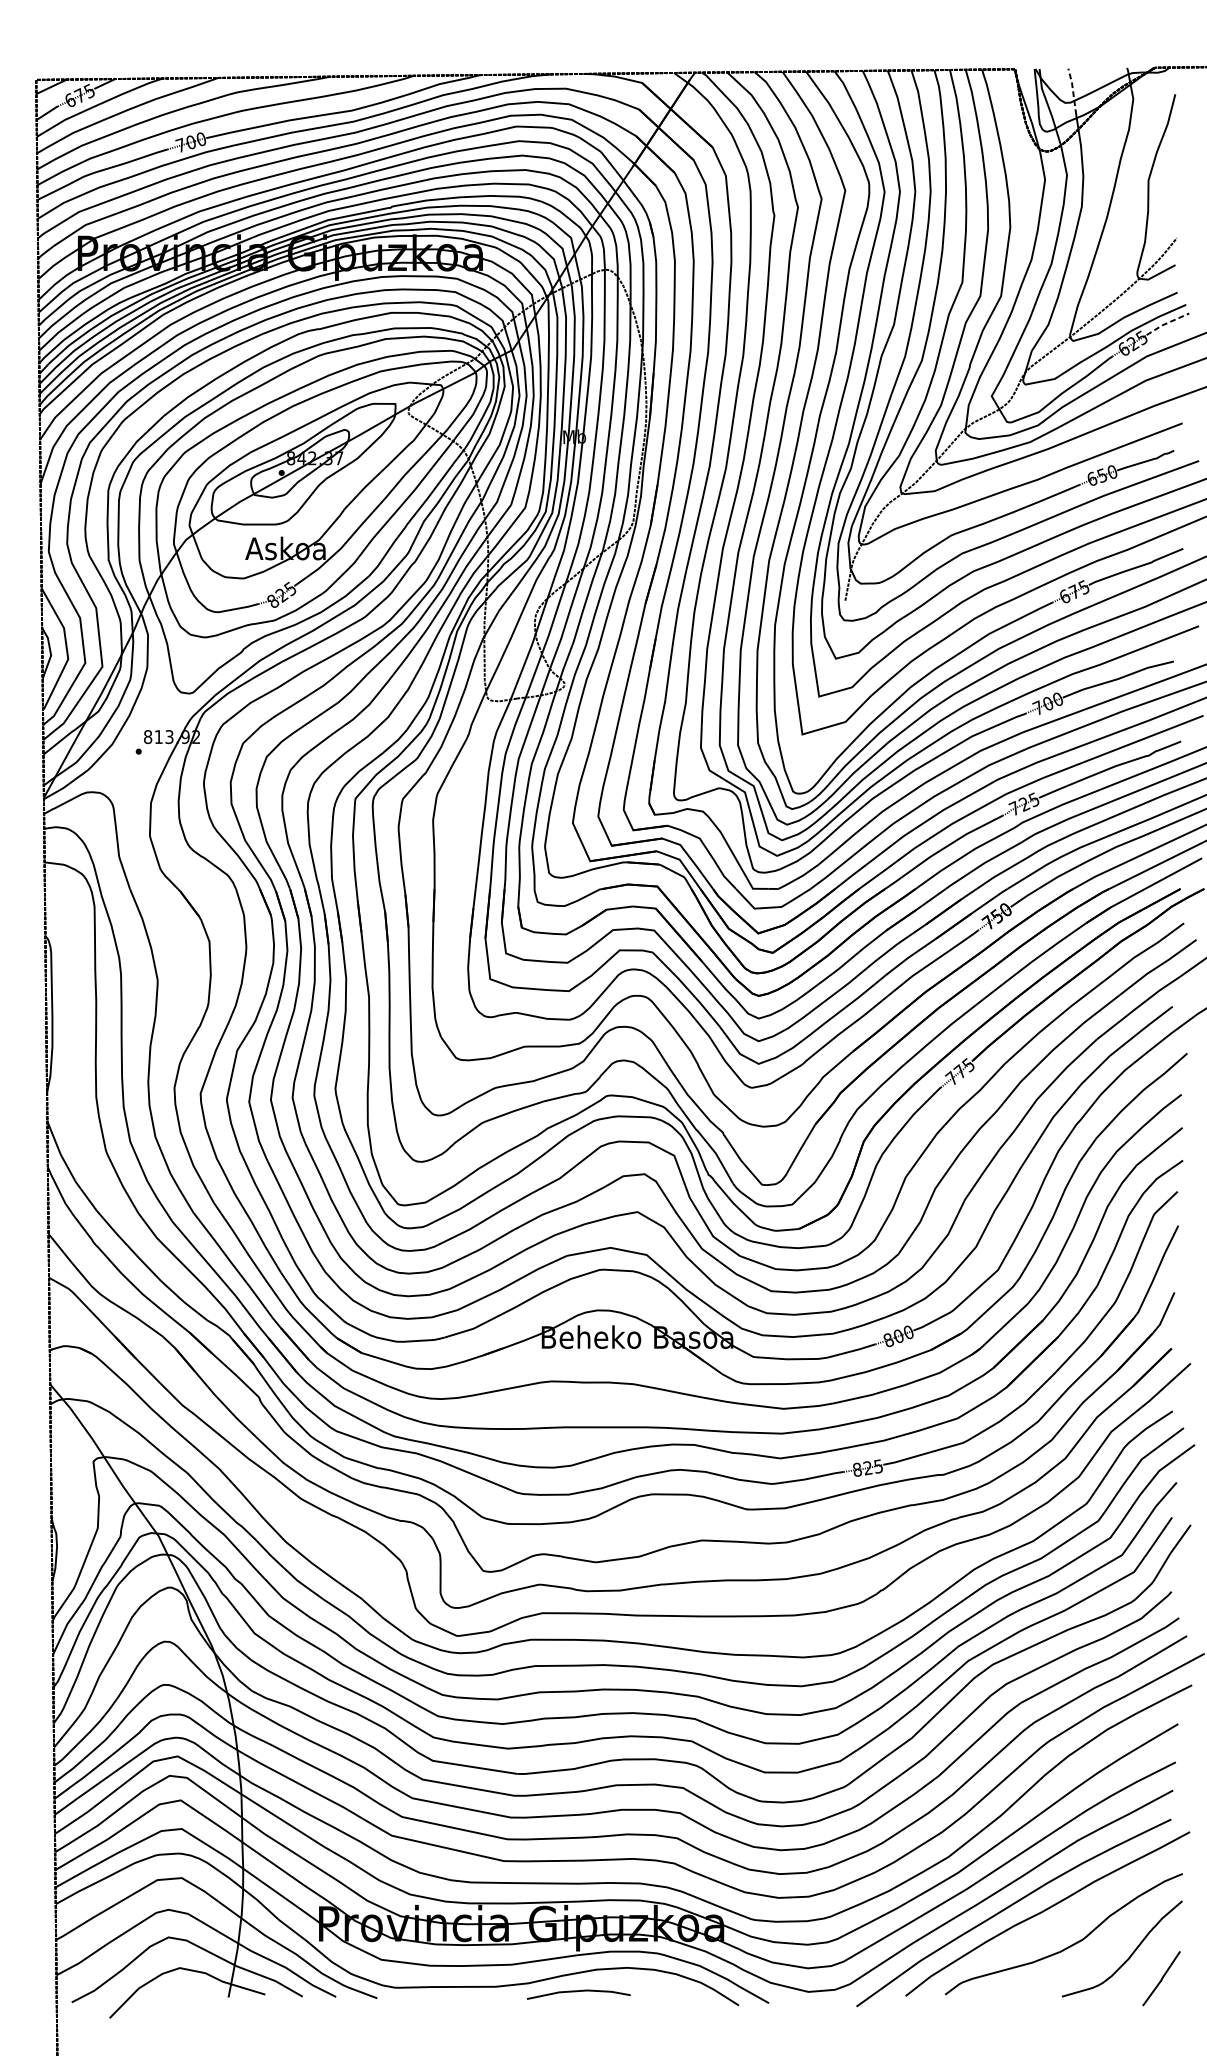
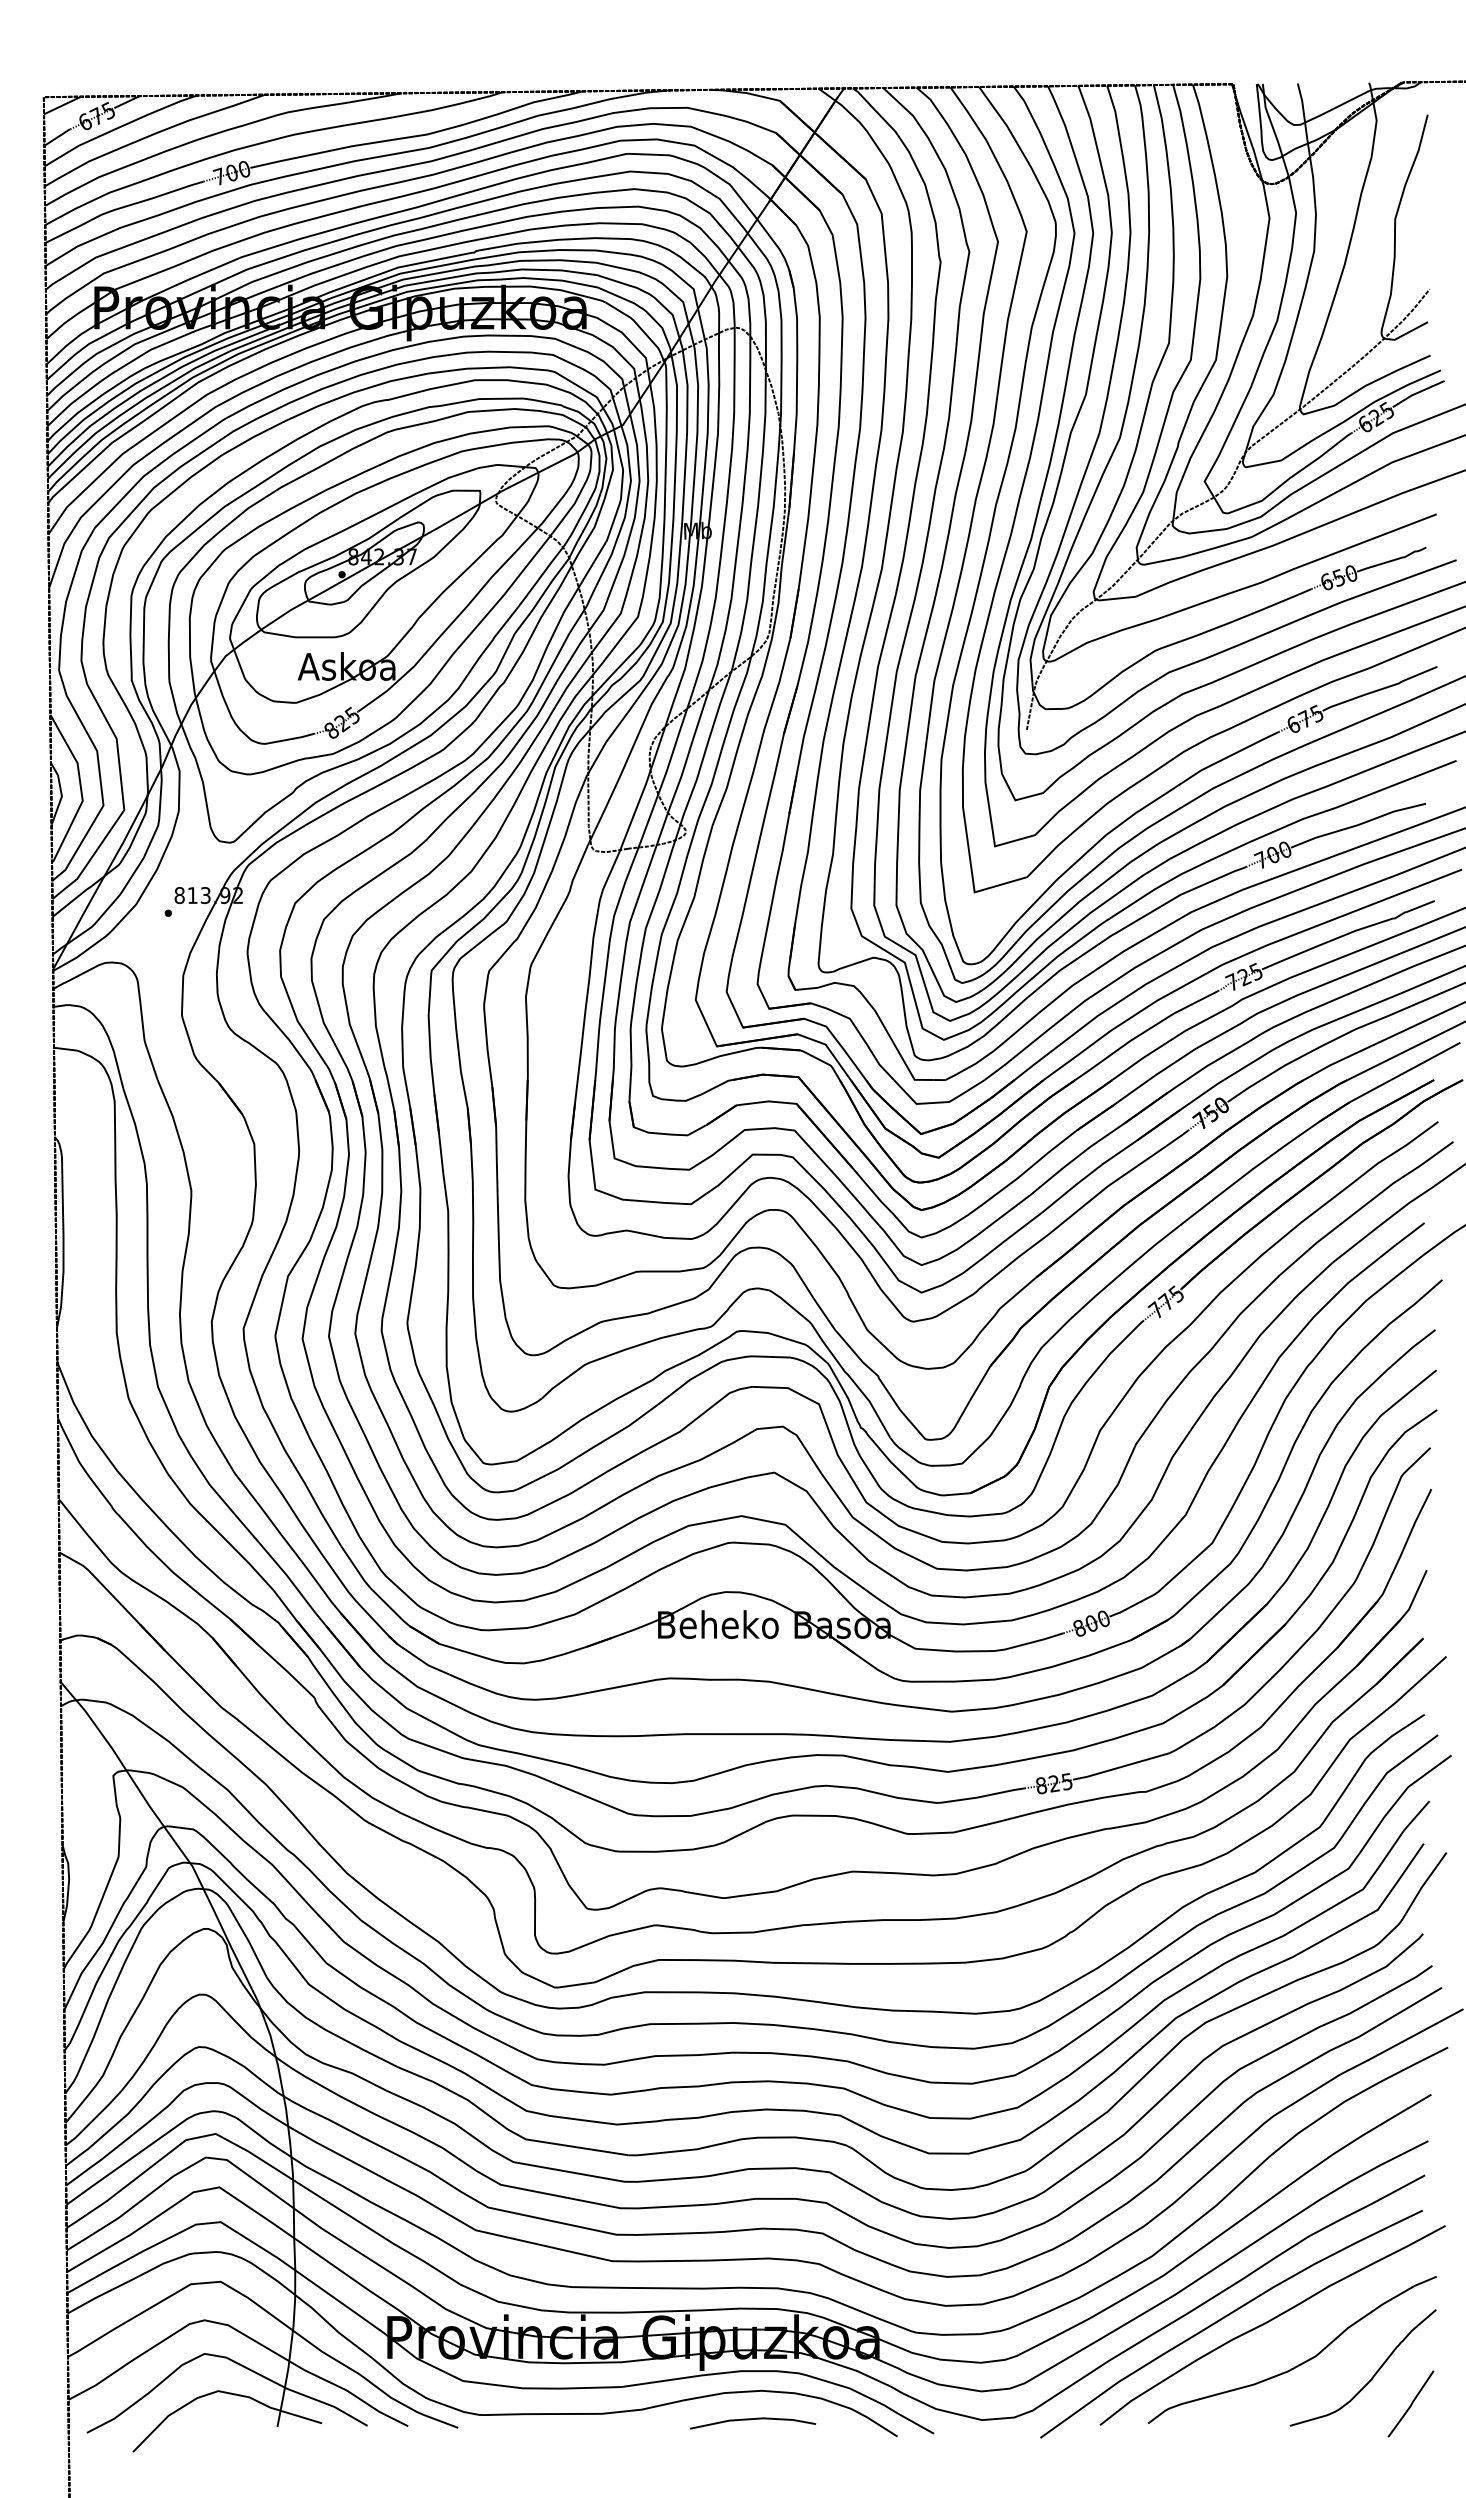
line: (1073, 90) -> (1303, 110), dashed -> solid
line: (1166, 323) -> (1417, 392), dashed -> solid
line: (579, 1991) -> (753, 2419), moved

